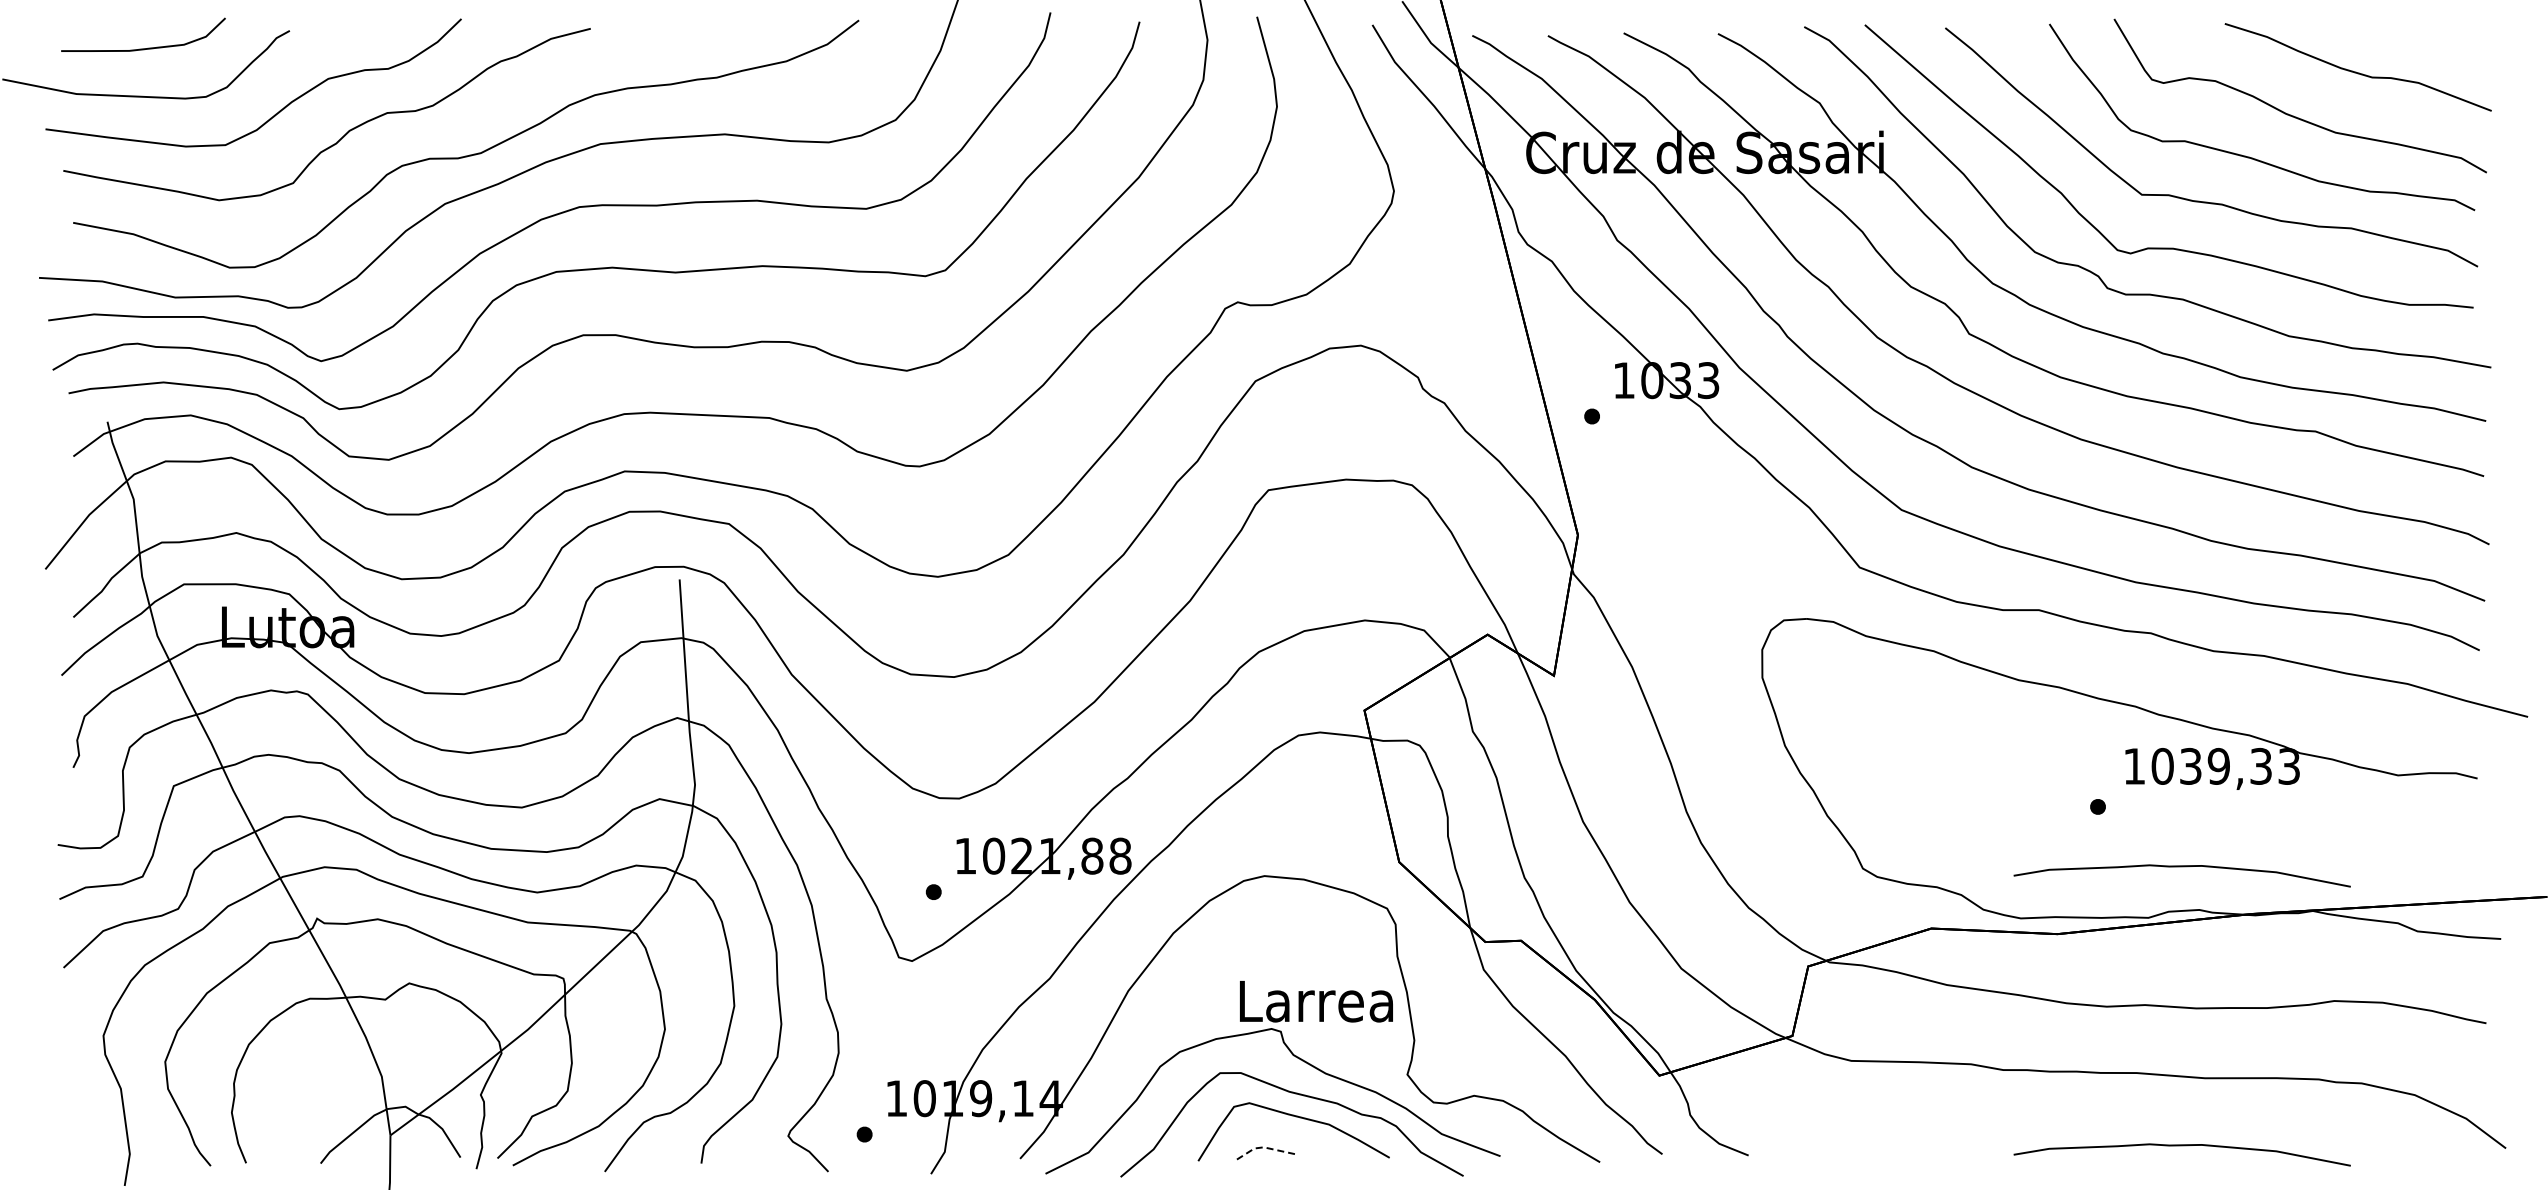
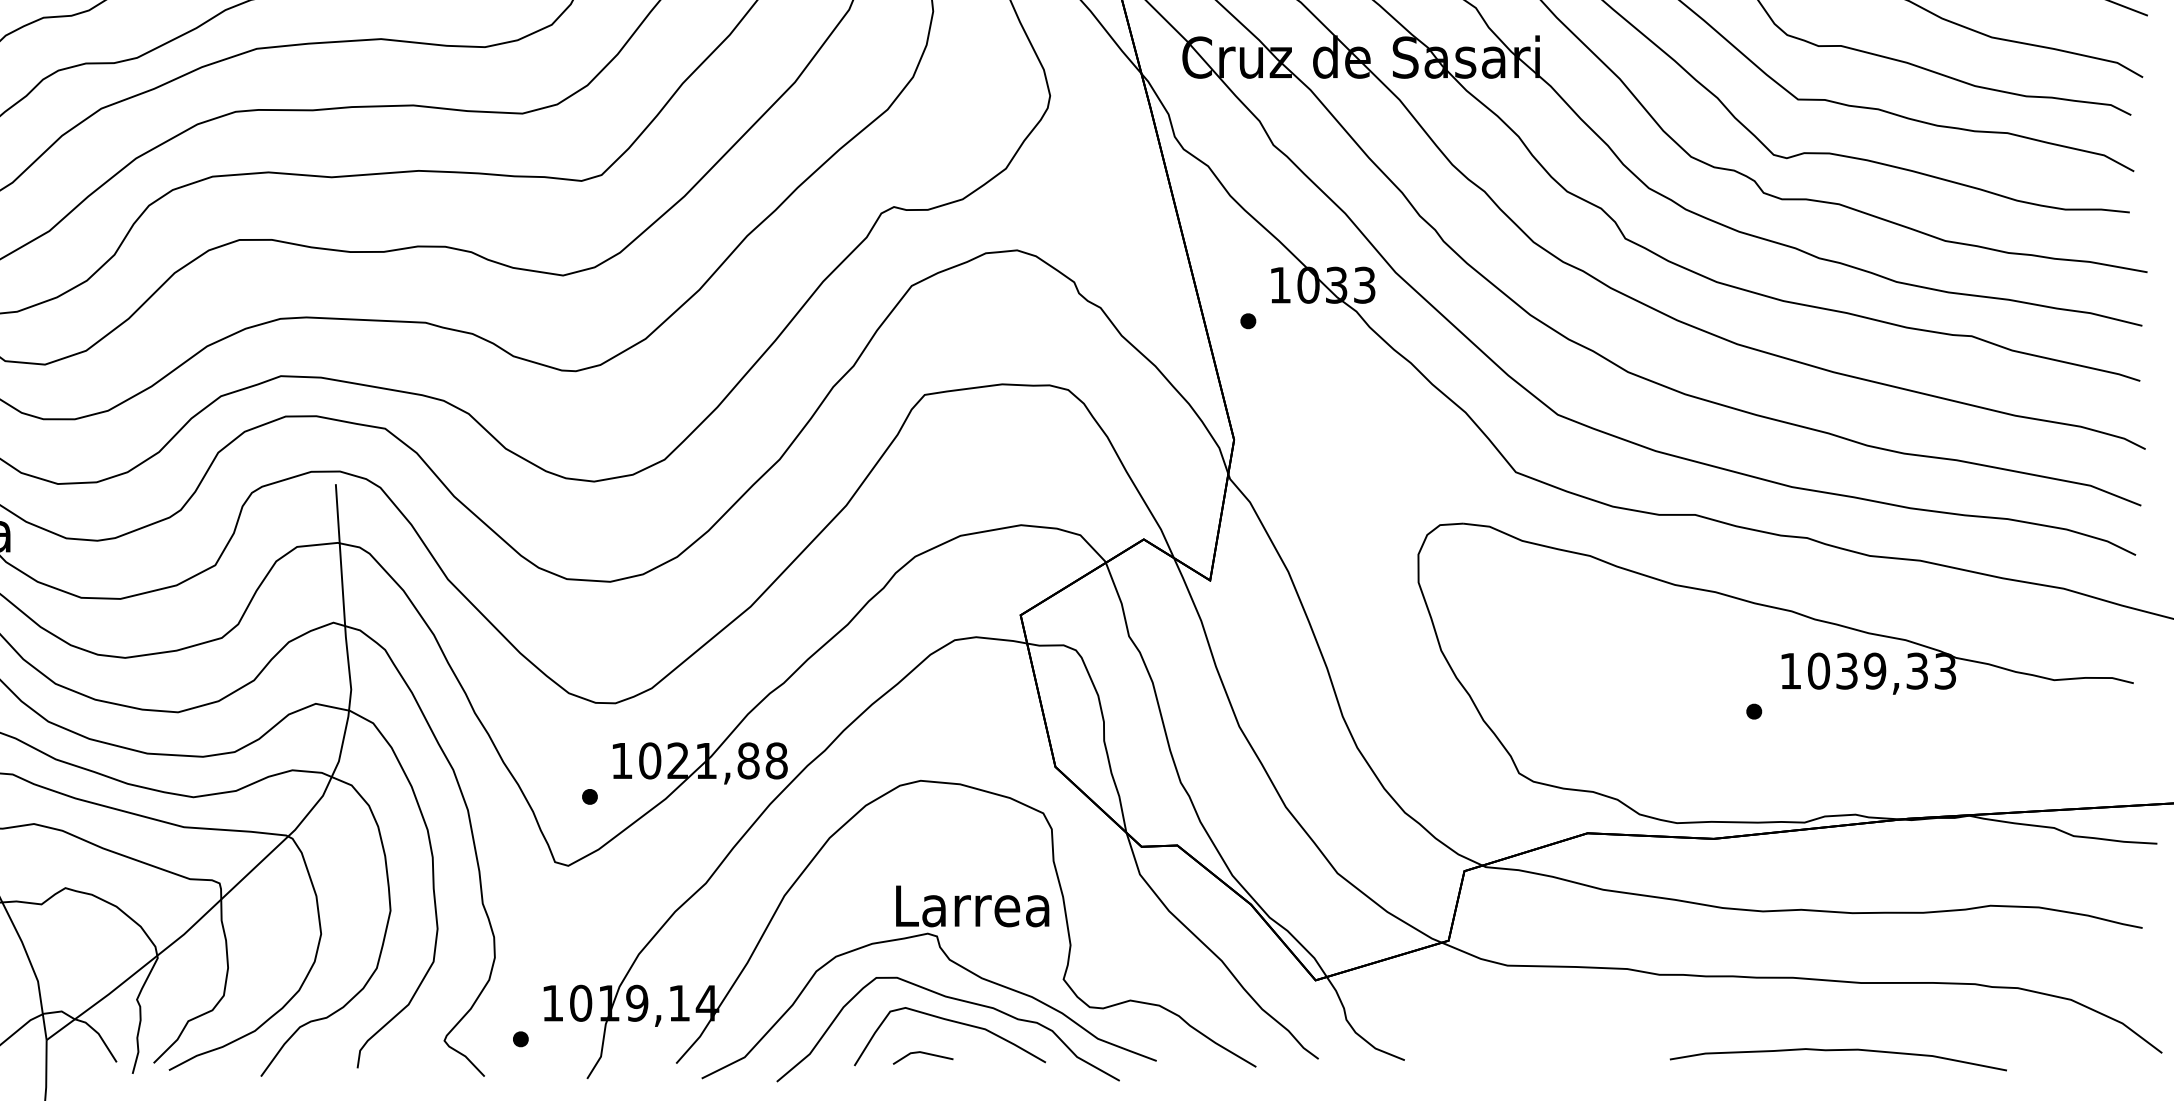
curve: (2181, 867) -> (1837, 772), removed
line: (1264, 1147) -> (920, 1052), dashed -> solid

